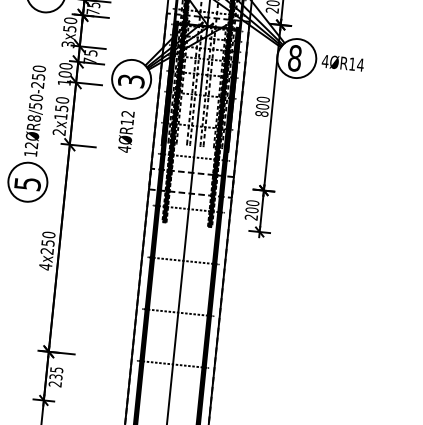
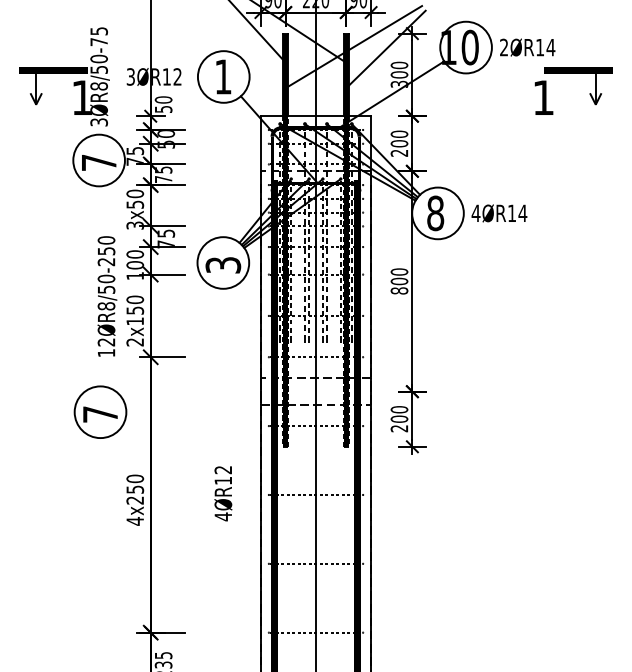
text: (35, 111) -> (107, 296), moved
text: (126, 131) -> (223, 493), moved
text: (27, 183) -> (100, 414), 5 -> 7

